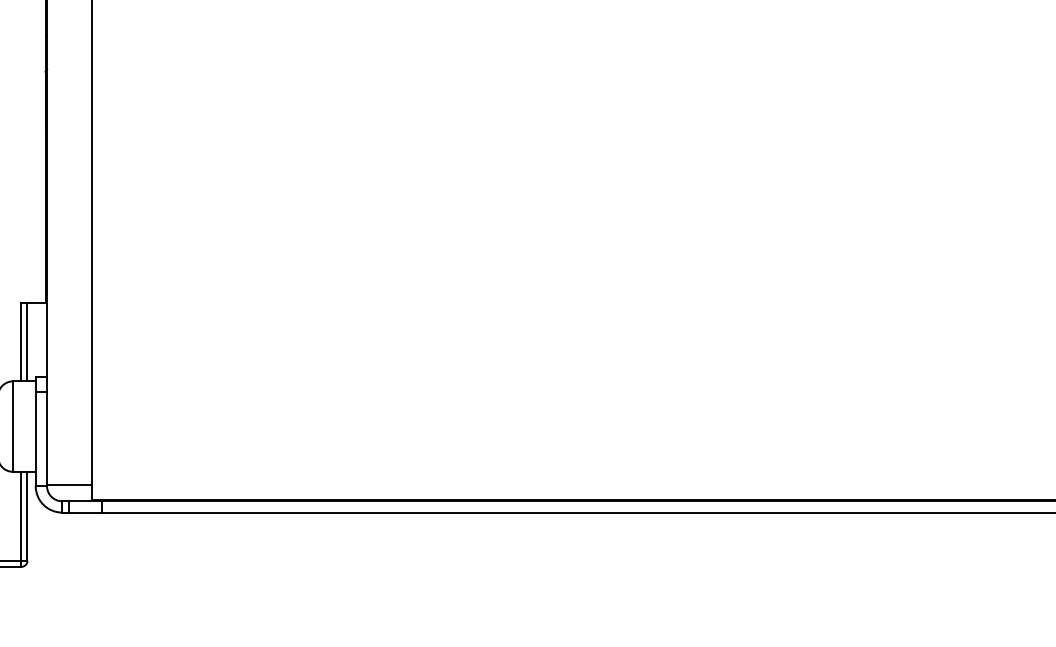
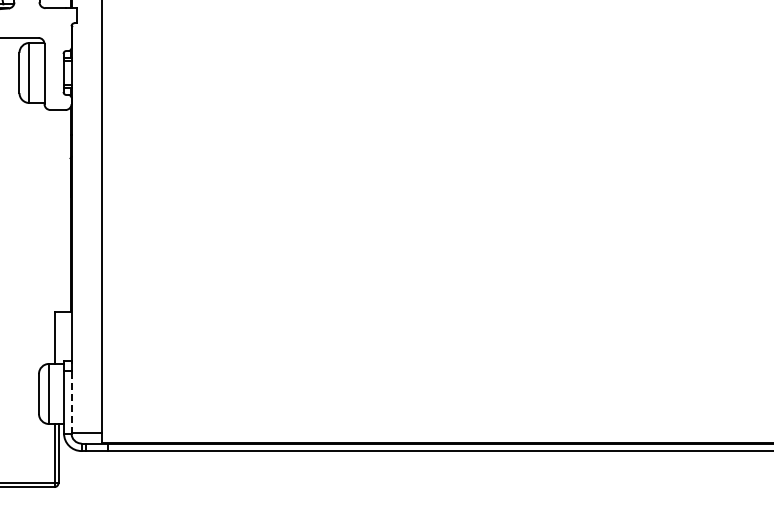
line: (27, 341) -> (58, 337), removed
line: (46, 437) -> (71, 401), solid -> dashed

